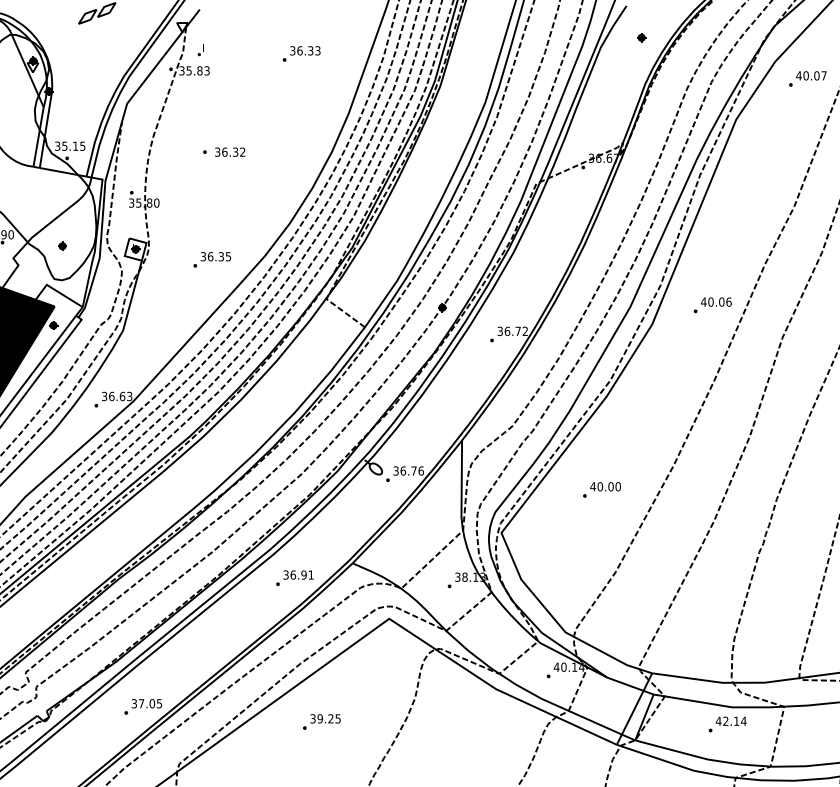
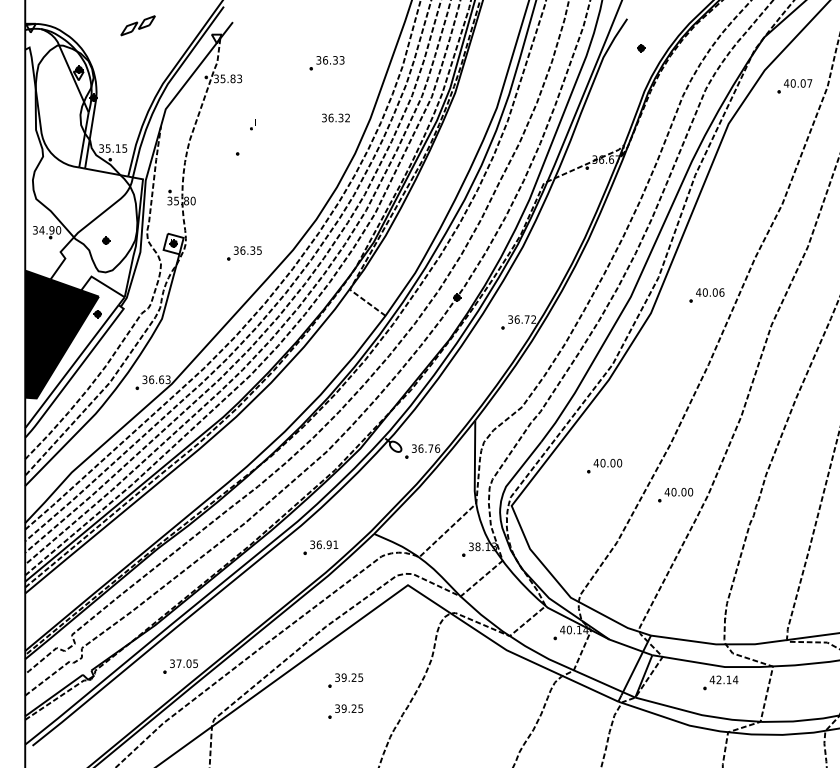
part: (200, 49) -> (252, 124), moved
text: (229, 151) -> (335, 117), moved
part: (678, 520) -> (675, 494), added
part: (321, 755) -> (345, 711), added

